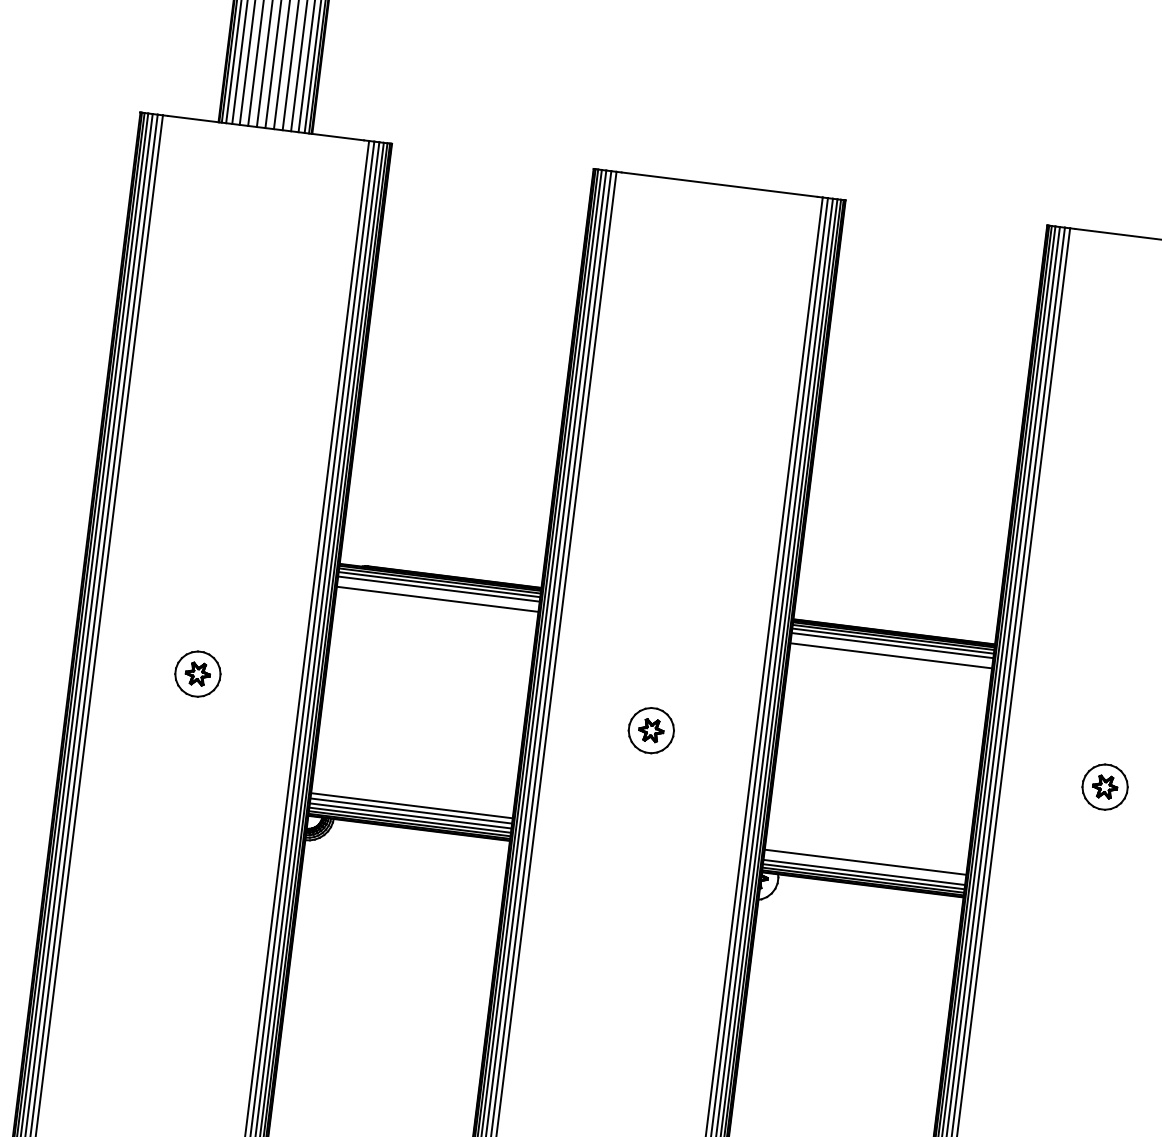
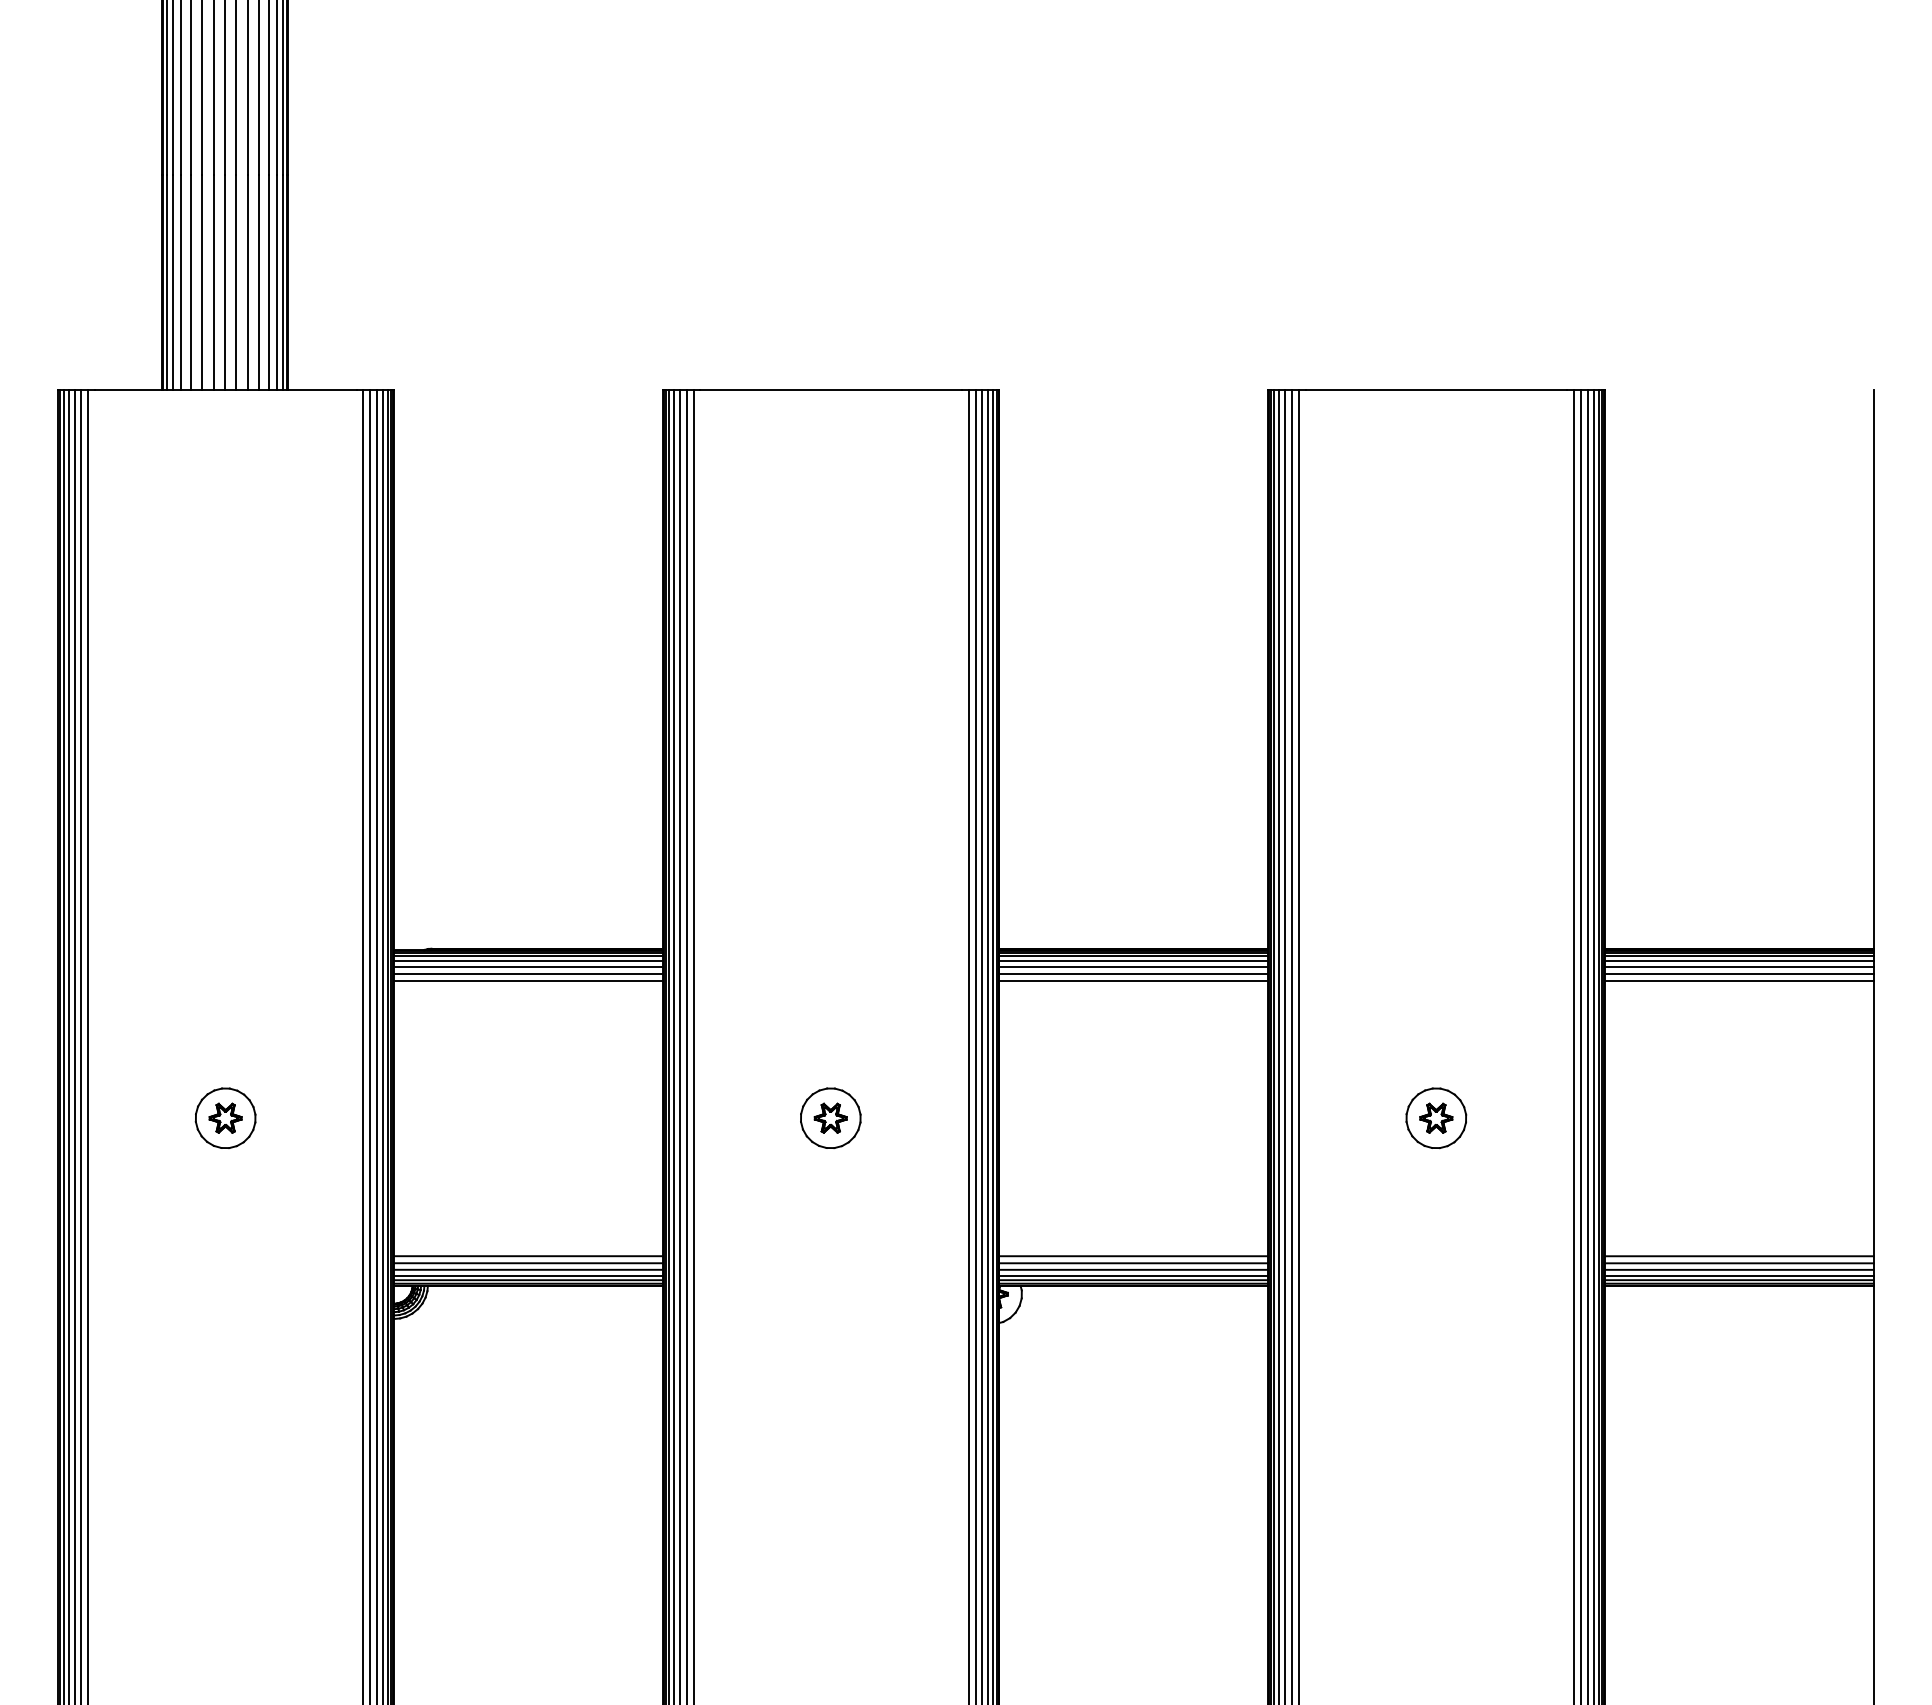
line: (438, 593) -> (528, 973), added
line: (891, 650) -> (1133, 973), added
line: (864, 867) -> (1133, 1263), added

